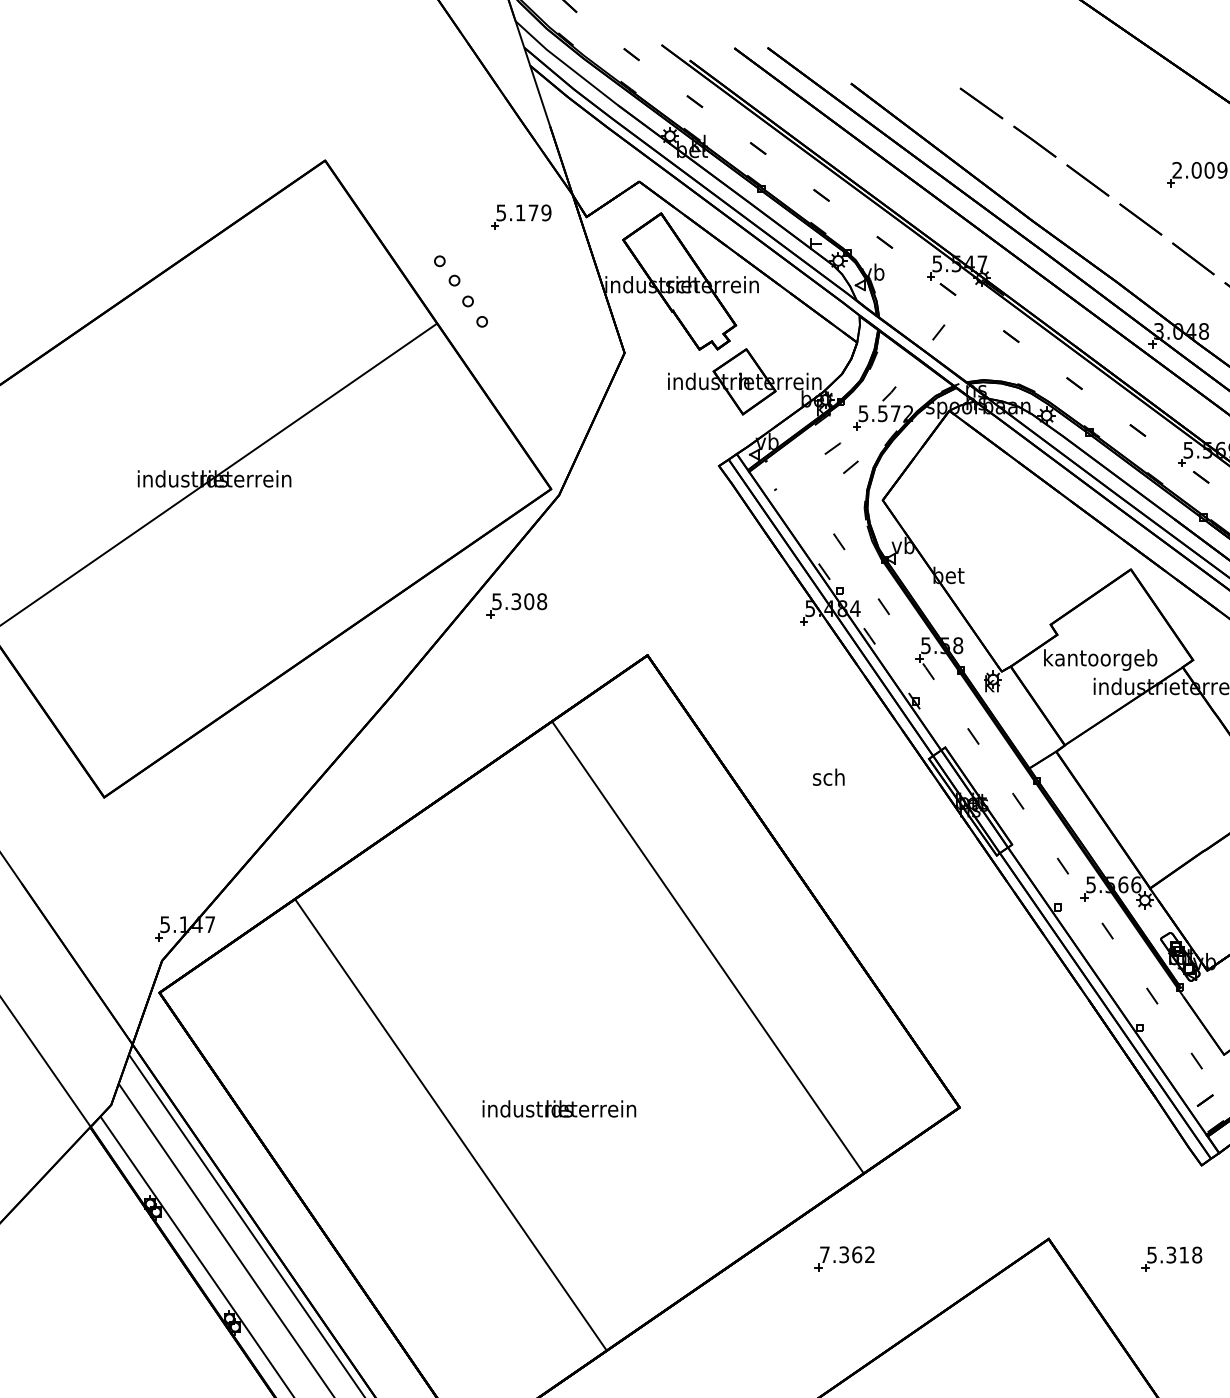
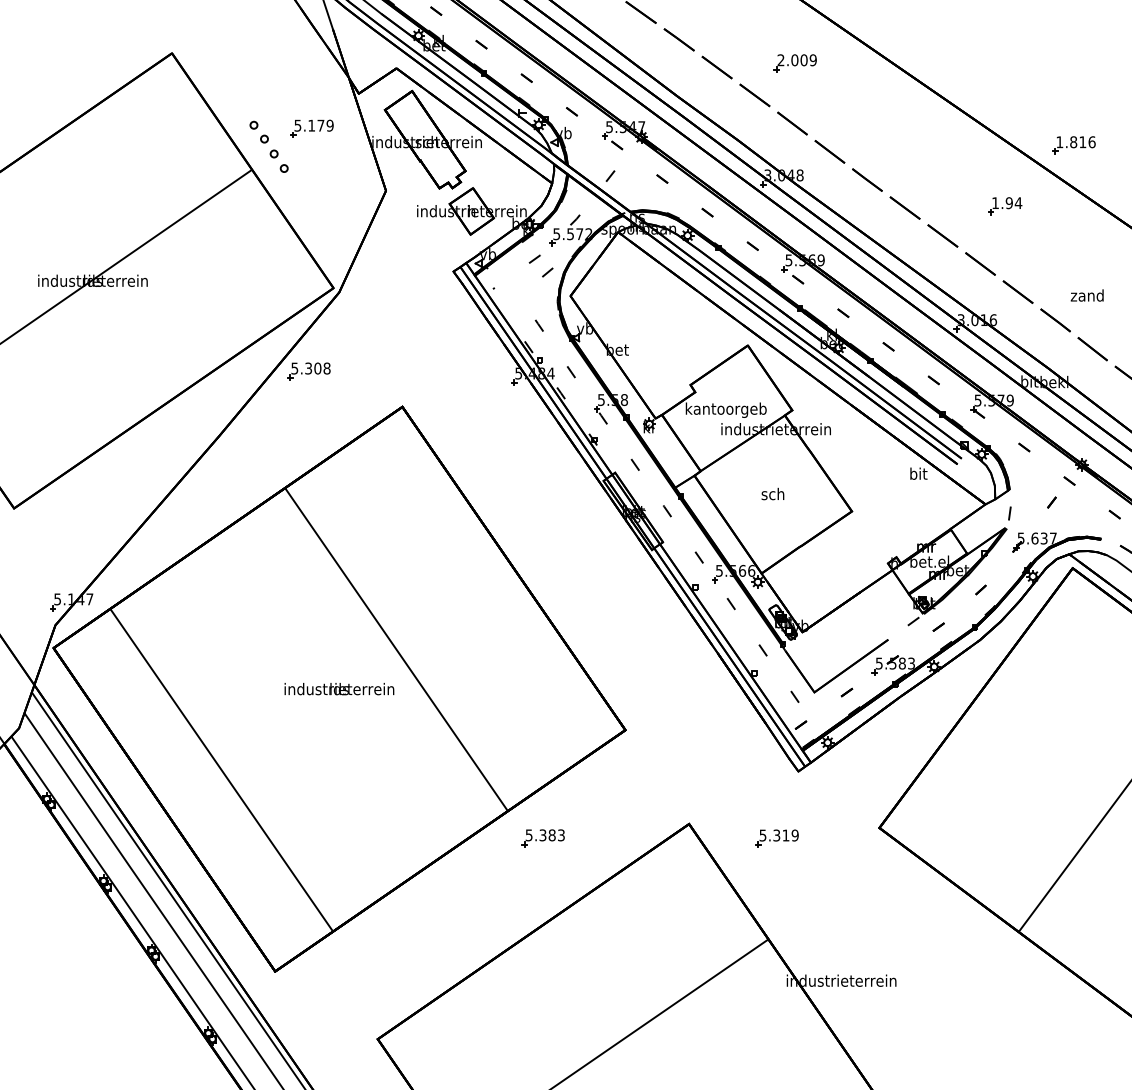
part: (520, 216) -> (311, 128), moved
text: (828, 776) -> (772, 493), moved
line: (707, 947) -> (396, 649), moved
text: (559, 1109) -> (339, 689), moved
line: (450, 1123) -> (221, 769), moved
text: (846, 1255) -> (544, 835), 7.362 -> 5.383
text: (1196, 1255) -> (794, 835), 5.318 -> 5.319

